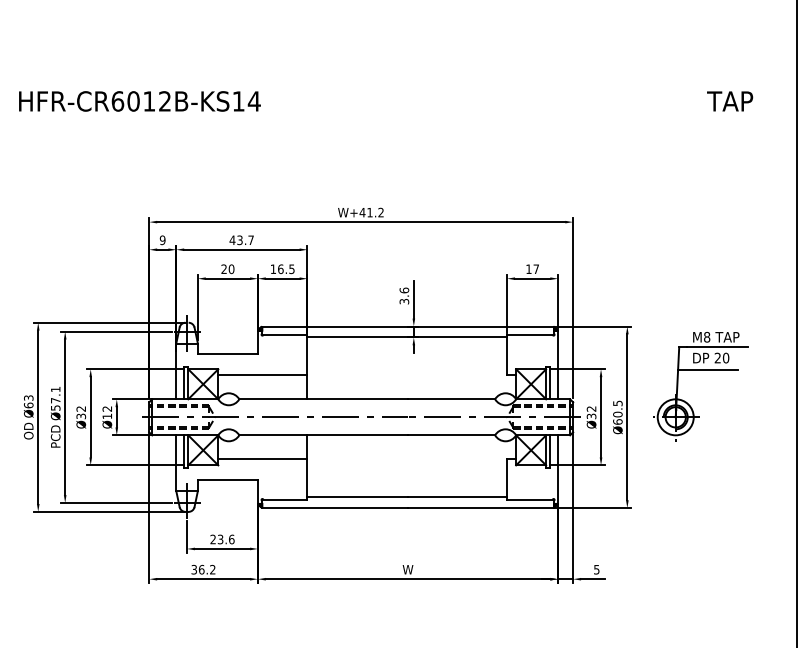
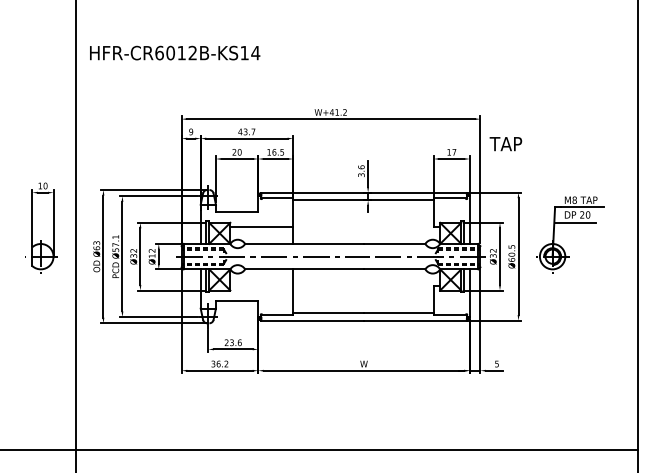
text: (140, 100) -> (175, 52), moved
text: (729, 101) -> (505, 144), moved
line: (262, 459) -> (261, 286), removed

